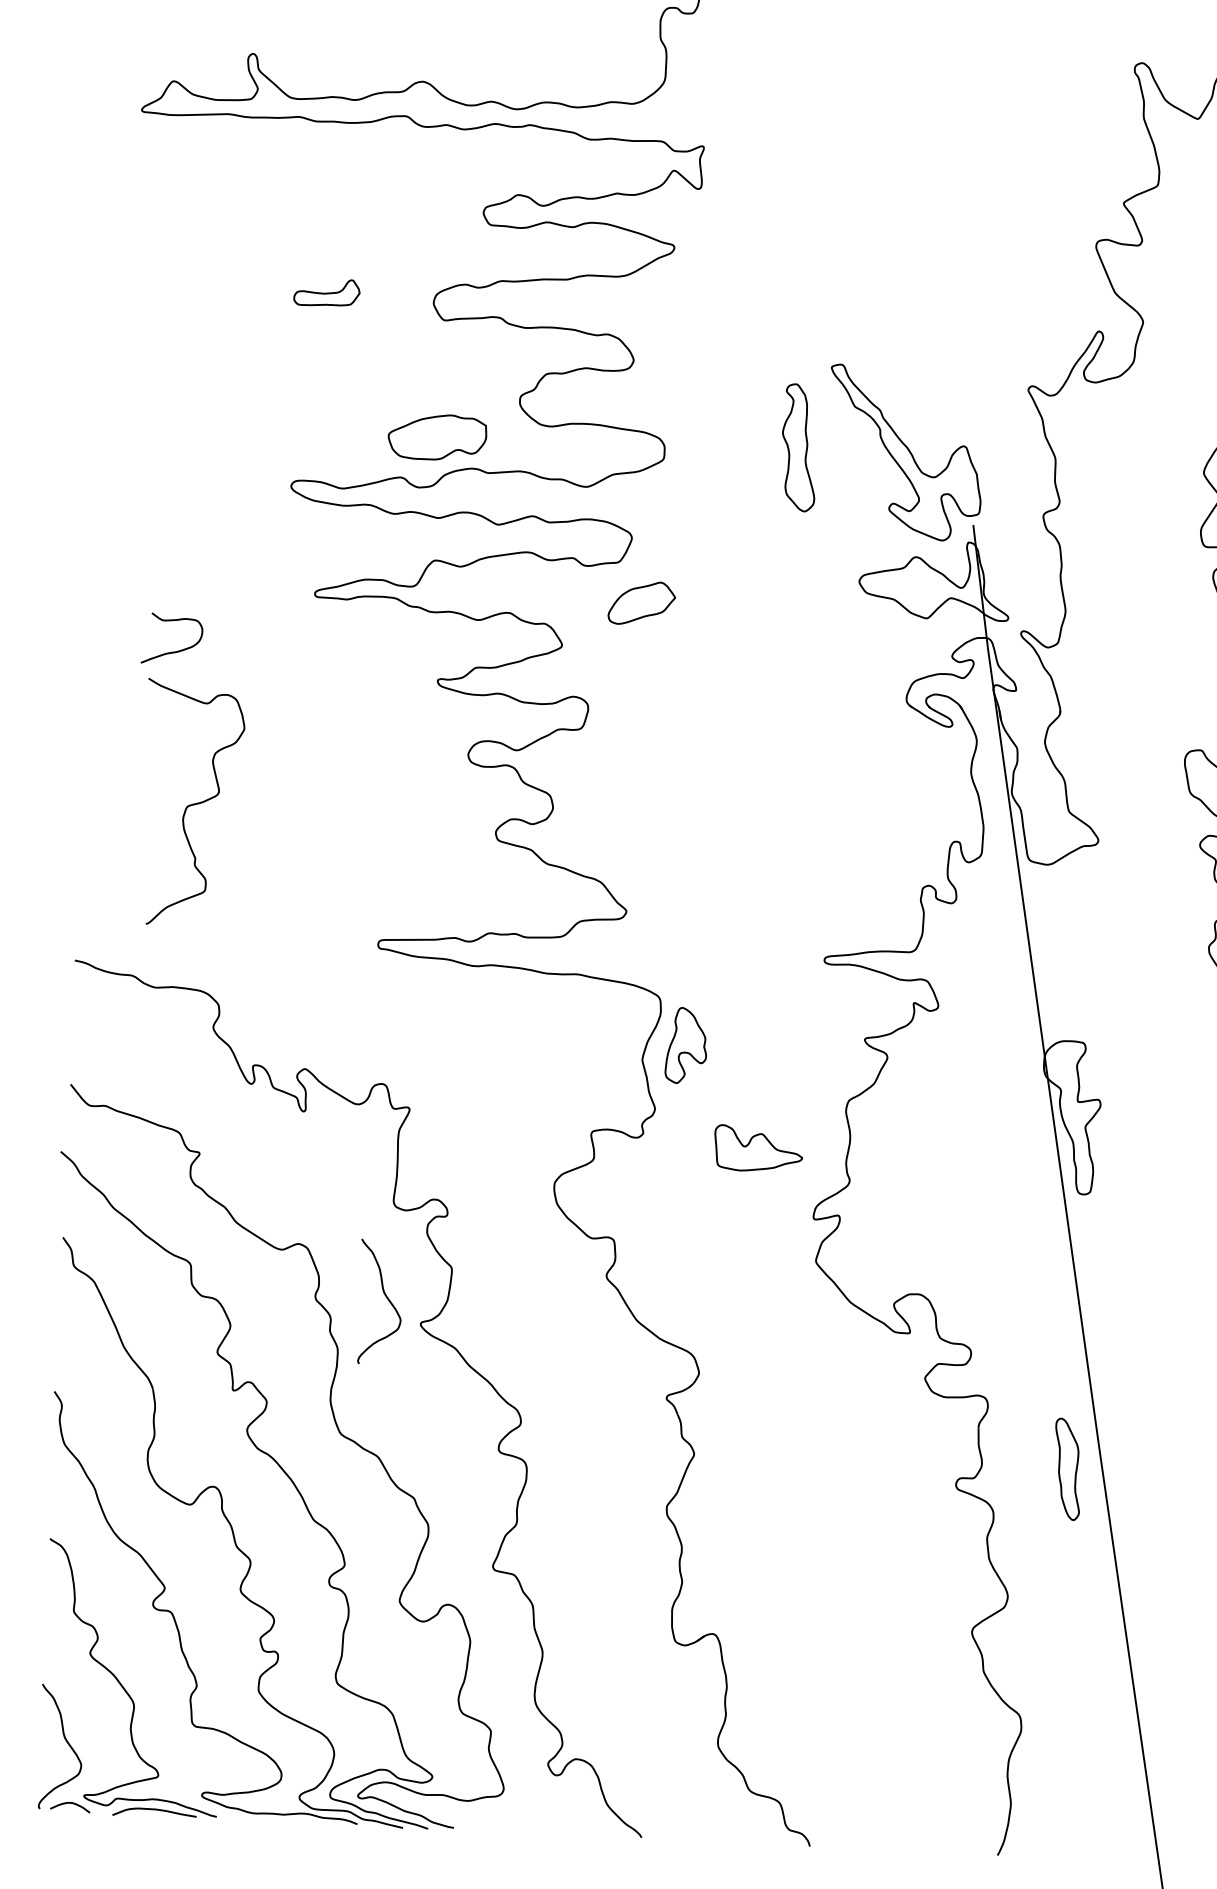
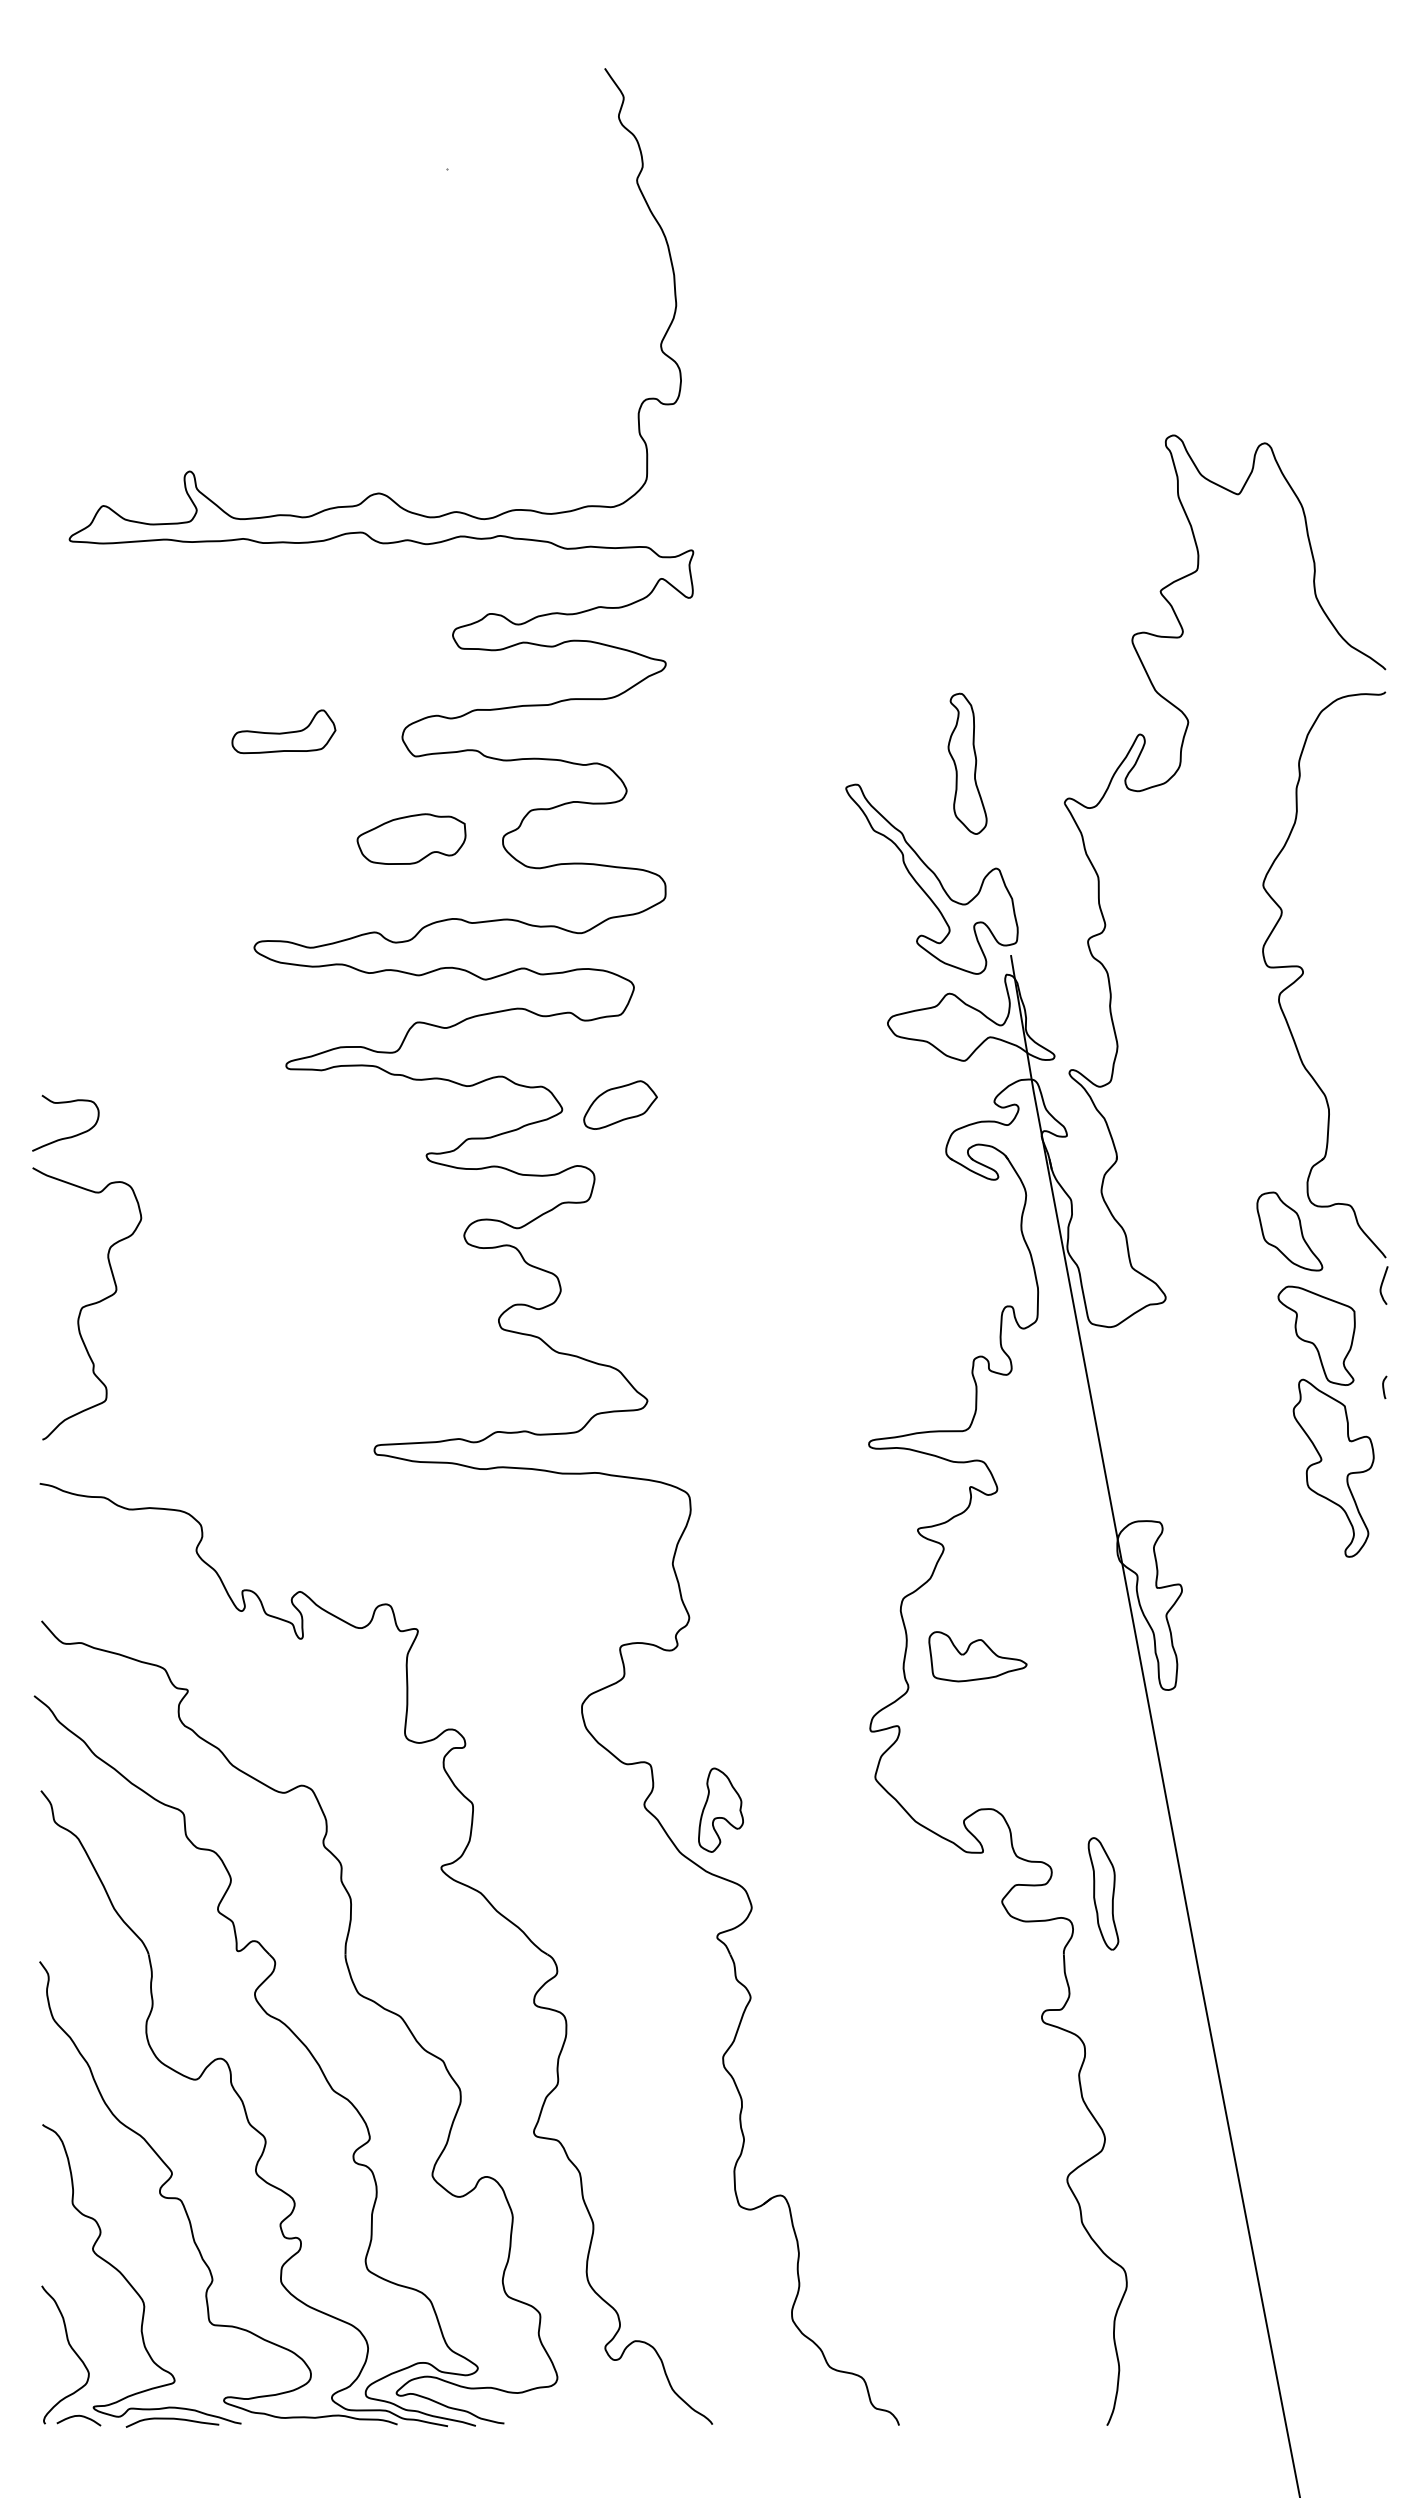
part: (326, 292) -> (283, 731), size x1.43
part: (437, 436) -> (411, 838), moved
part: (799, 447) -> (967, 763), moved
part: (641, 602) -> (620, 1104), moved
curve: (174, 651) -> (68, 1136), moved
curve: (192, 803) -> (87, 1304), moved
part: (686, 1045) -> (720, 1809), moved
part: (758, 1148) -> (977, 1656), moved
curve: (385, 1297) -> (401, 1840), removed
part: (1067, 1469) -> (1103, 1893), moved

